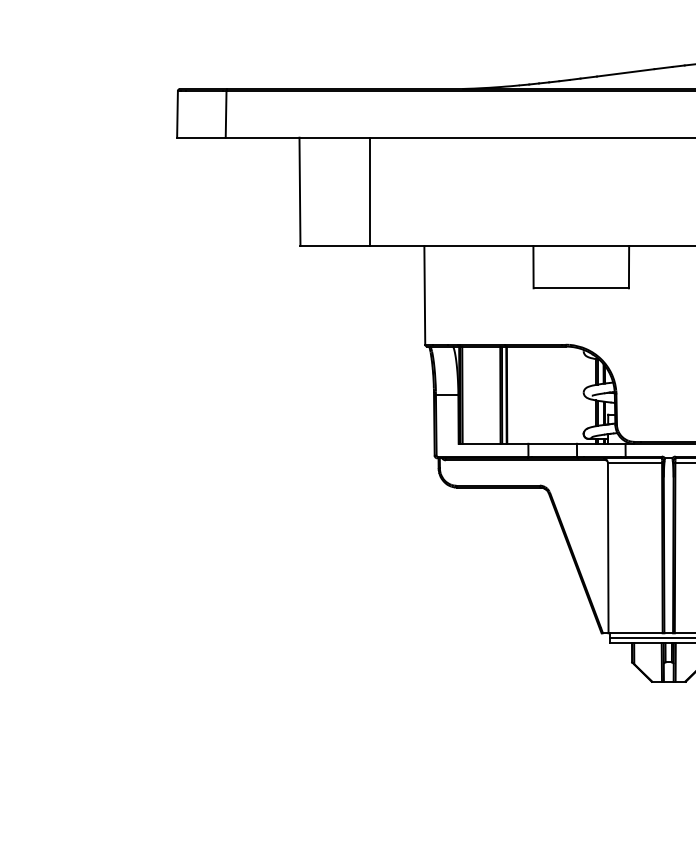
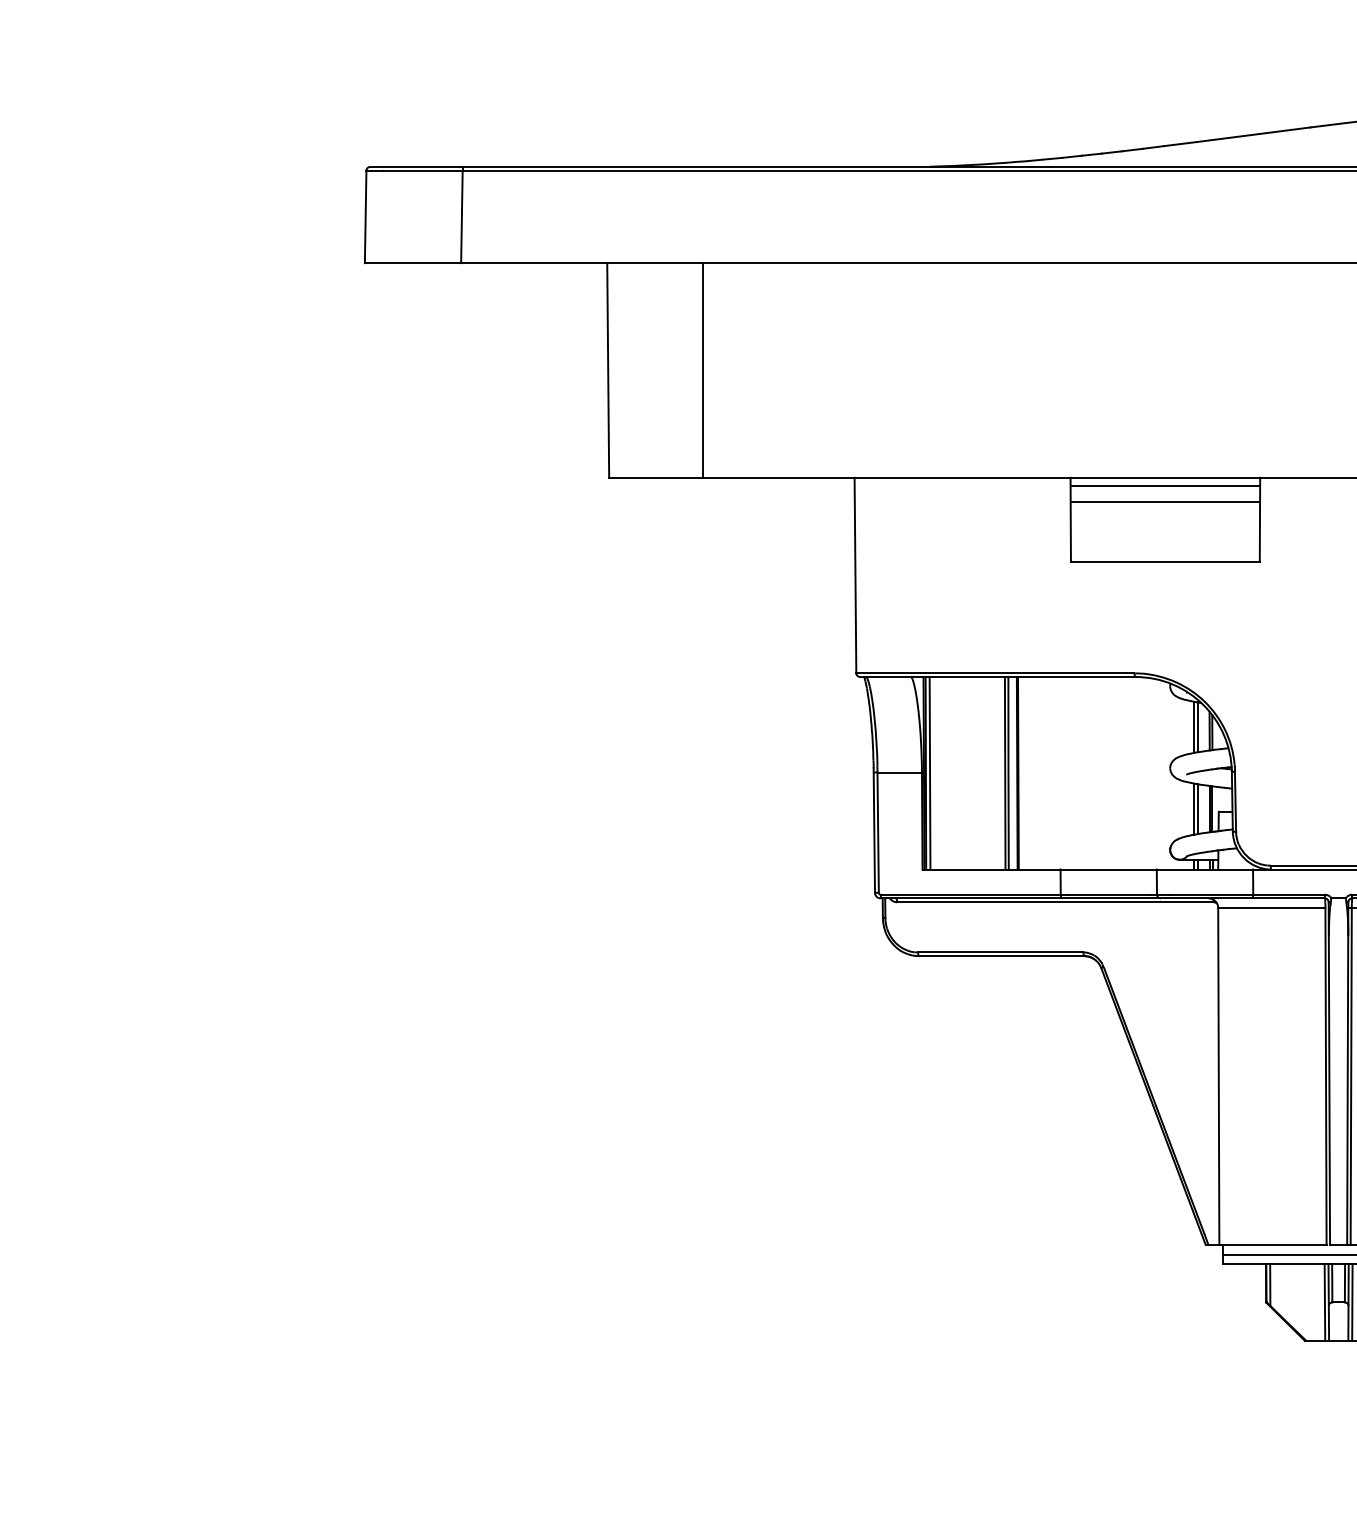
line: (369, 191) -> (702, 369), moved
line: (581, 250) -> (1165, 486), added
line: (581, 258) -> (1165, 502), added

